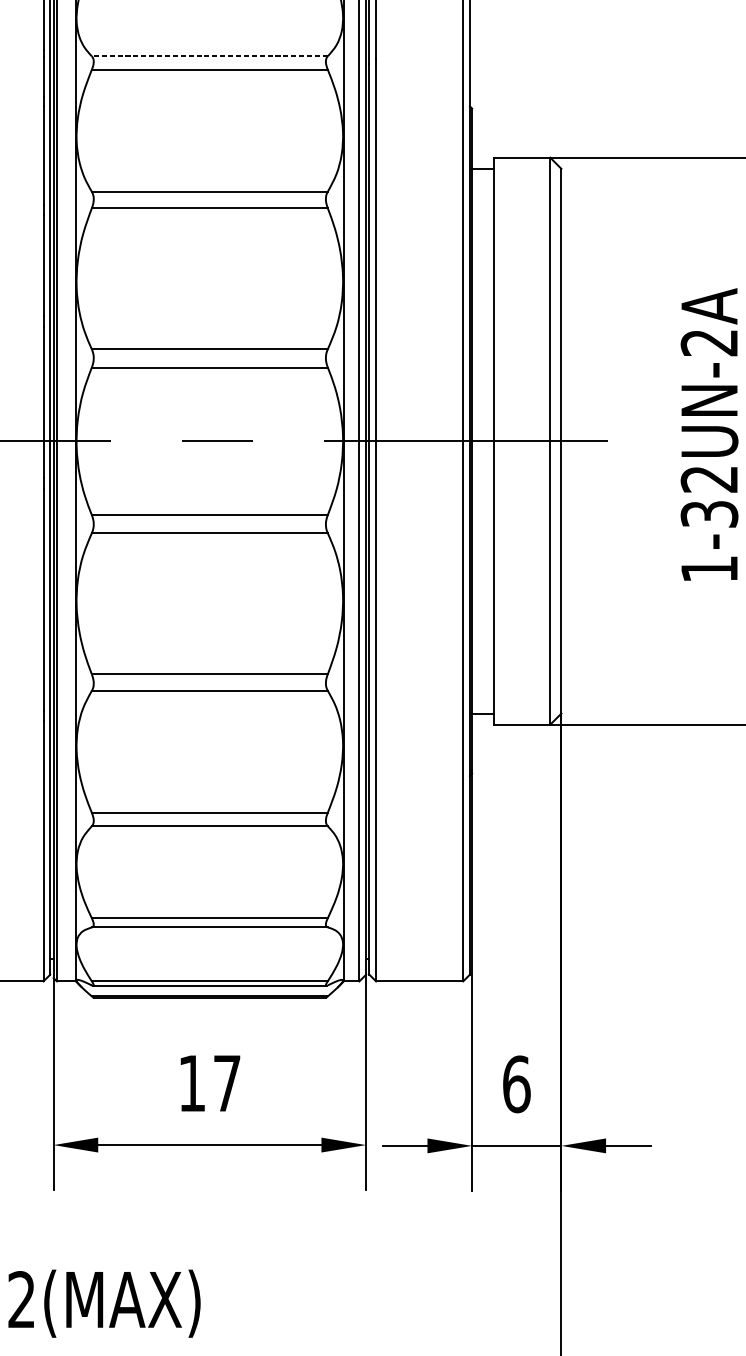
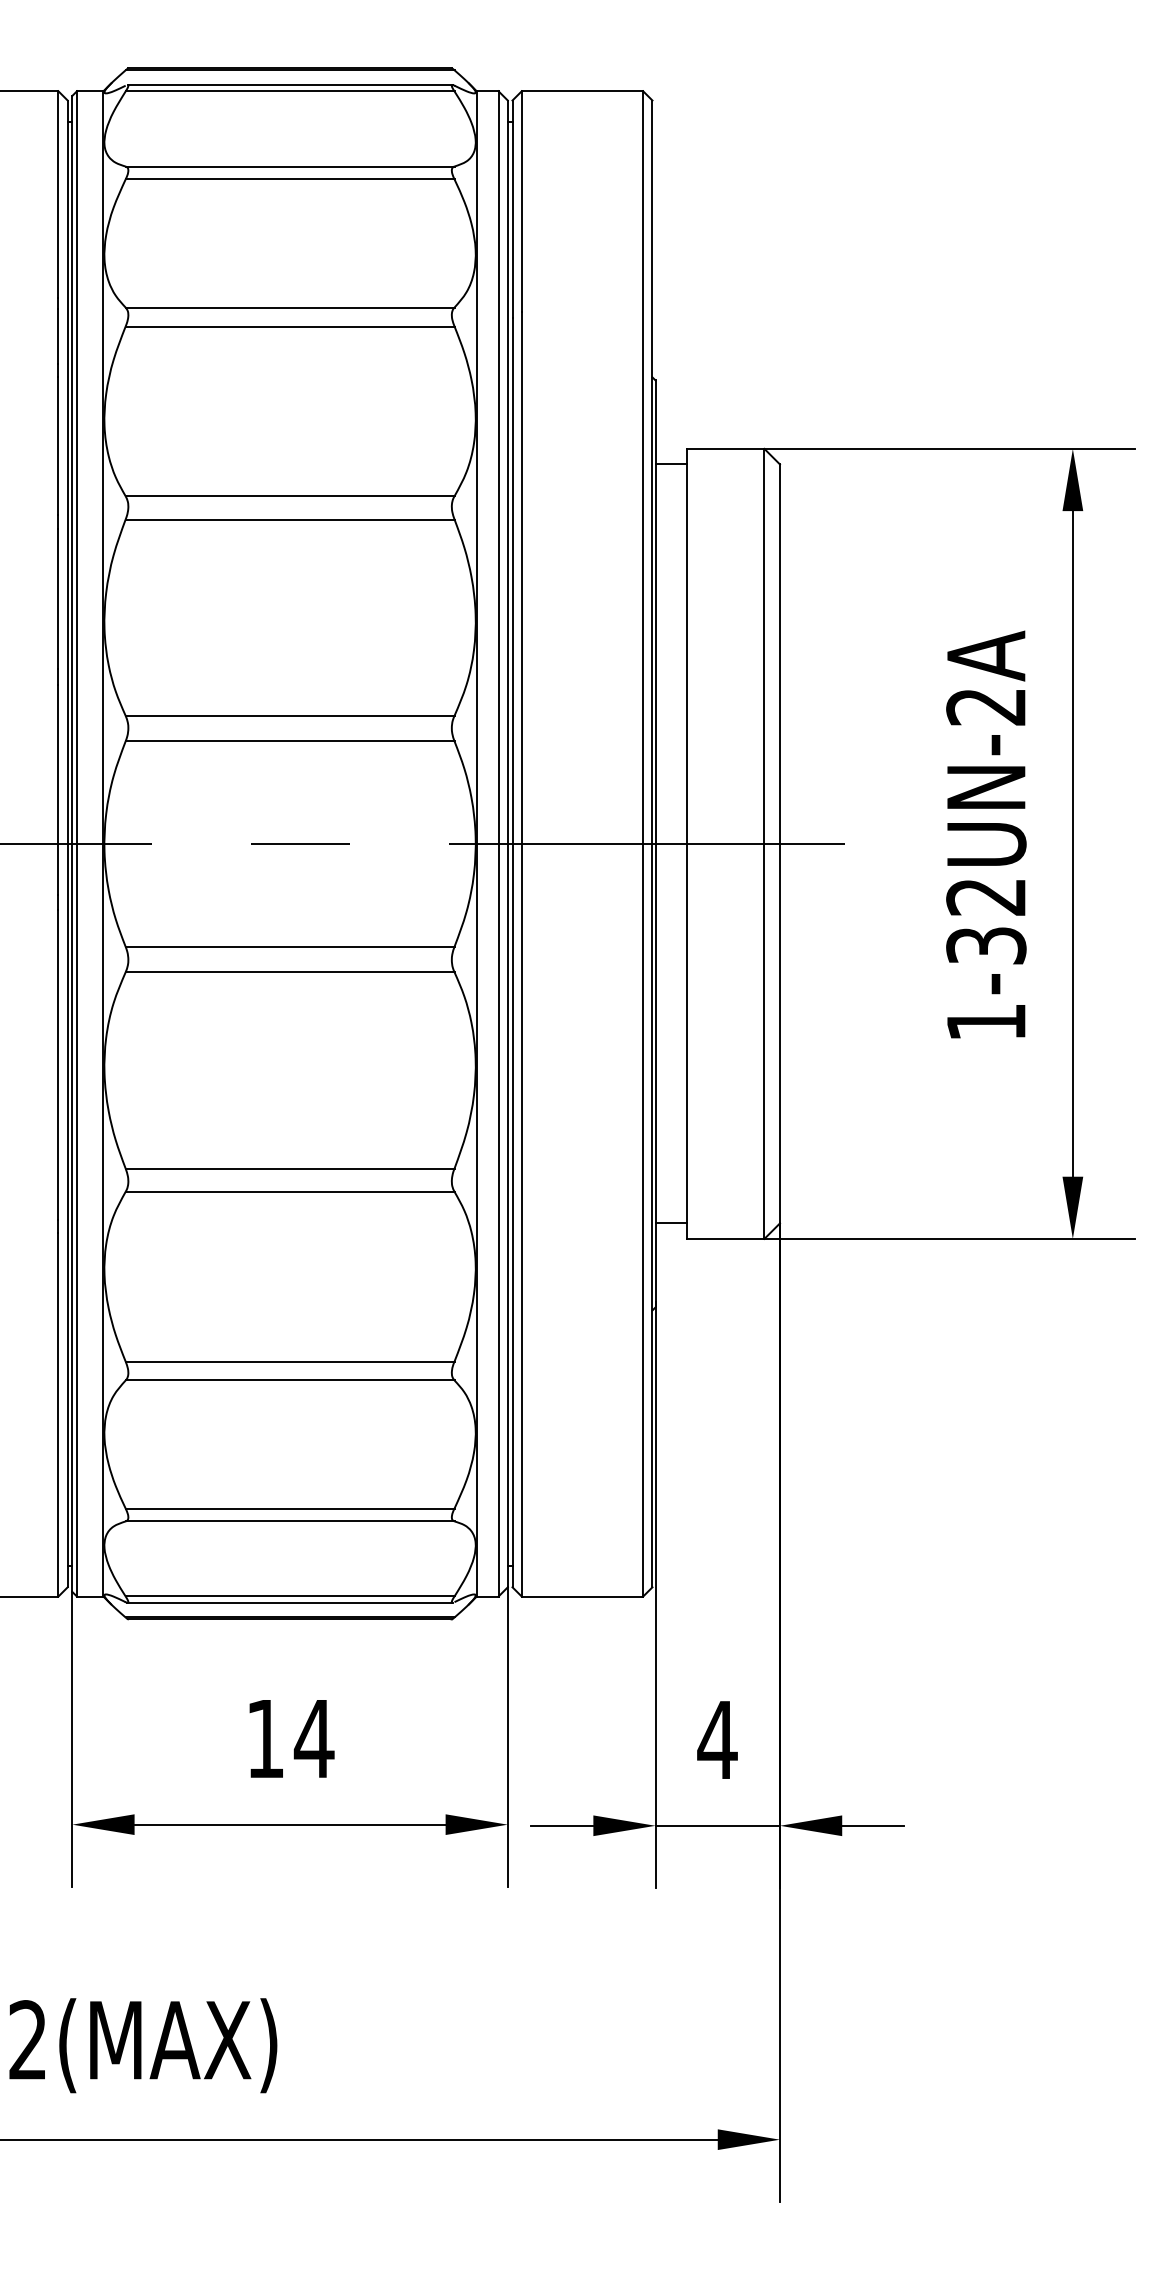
line: (209, 56) -> (289, 307), dashed -> solid
text: (226, 1083) -> (313, 1738), 17 -> 14
text: (516, 1083) -> (717, 1739), 6 -> 4

